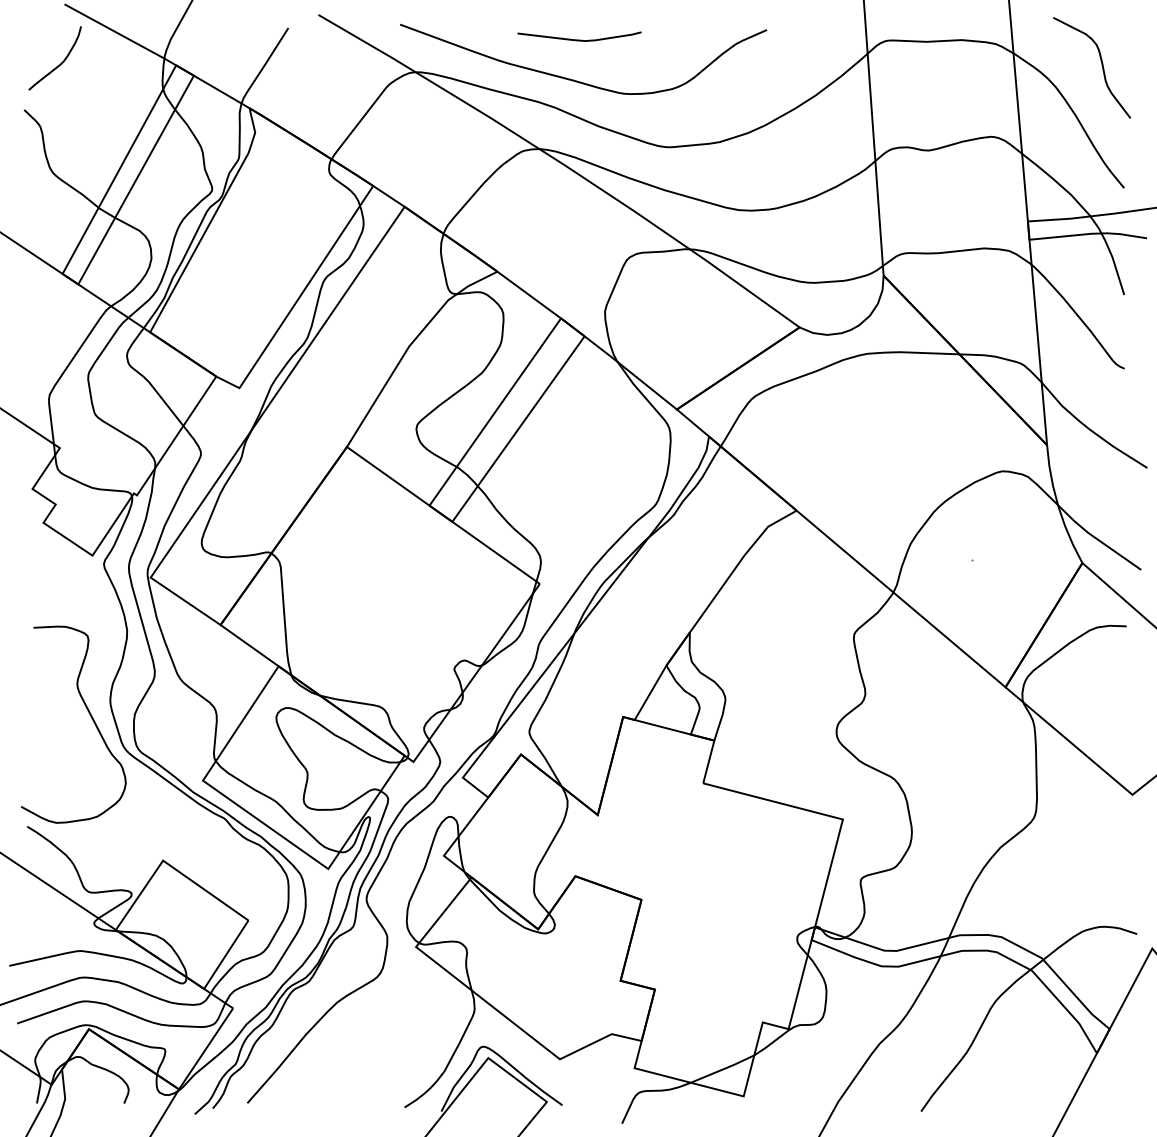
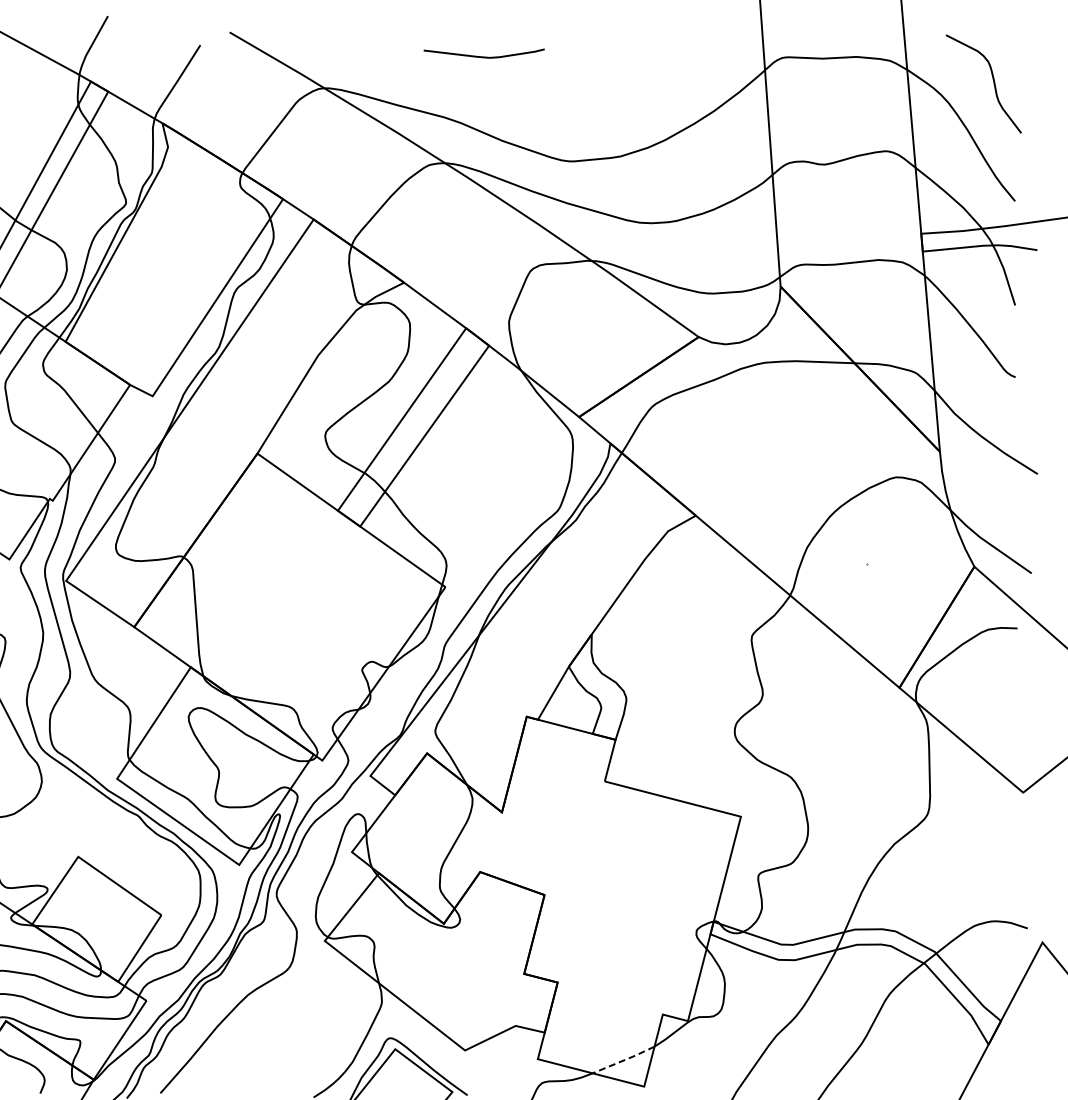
curve: (577, 80) -> (482, 96), removed
line: (722, 1069) -> (623, 1060), solid -> dashed

